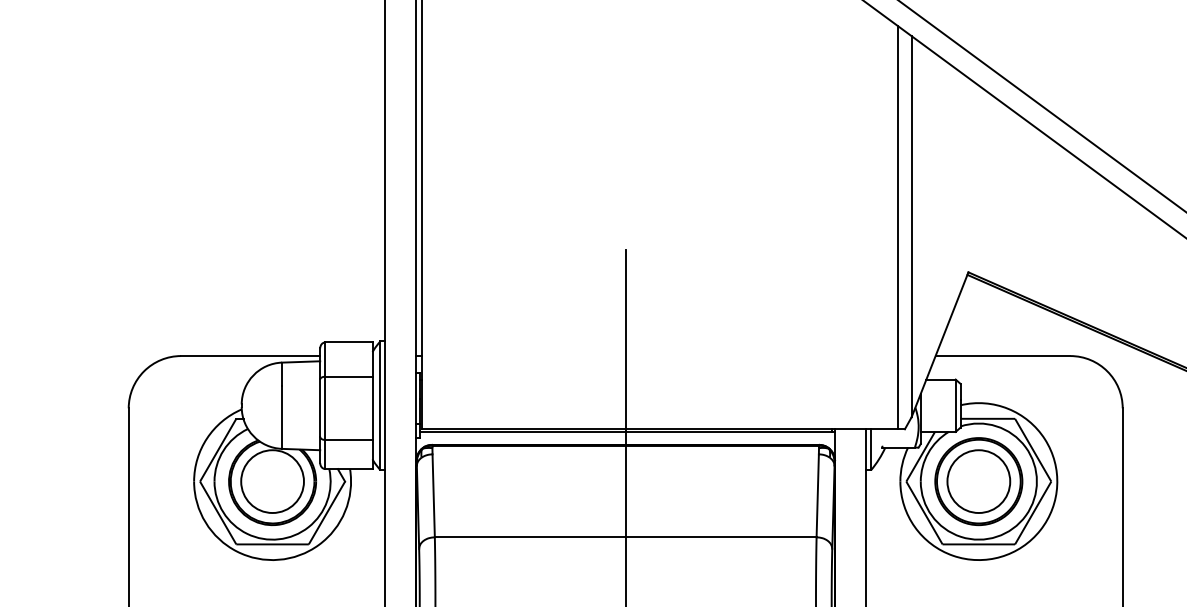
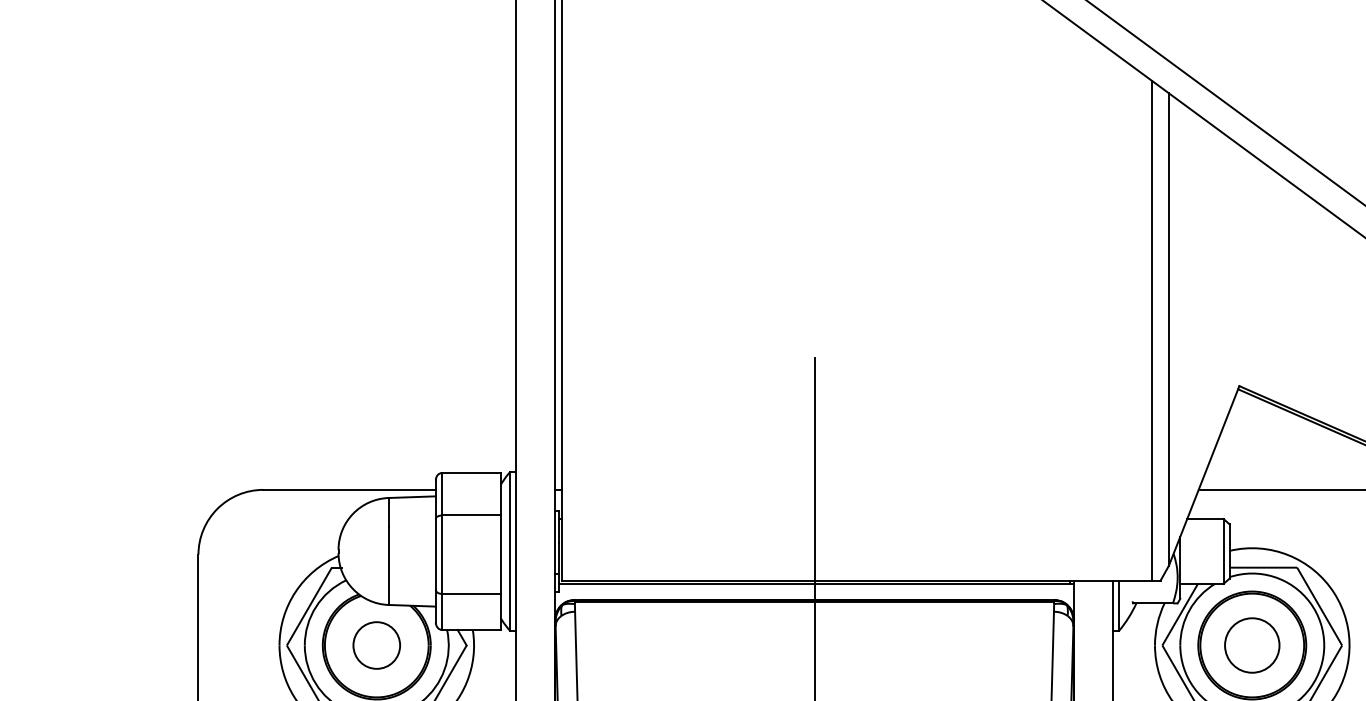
circle: (272, 481) -> (376, 645), size x0.6
circle: (978, 481) -> (1251, 645), size x0.7

